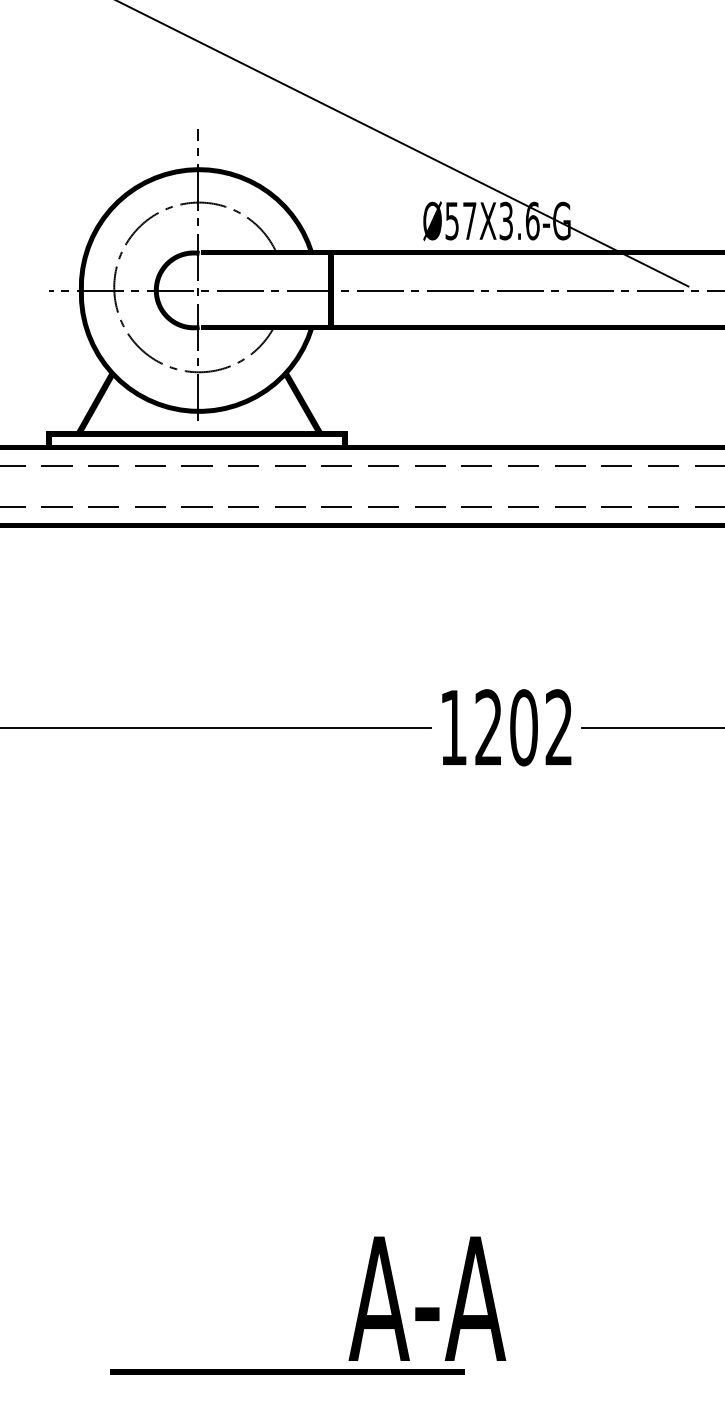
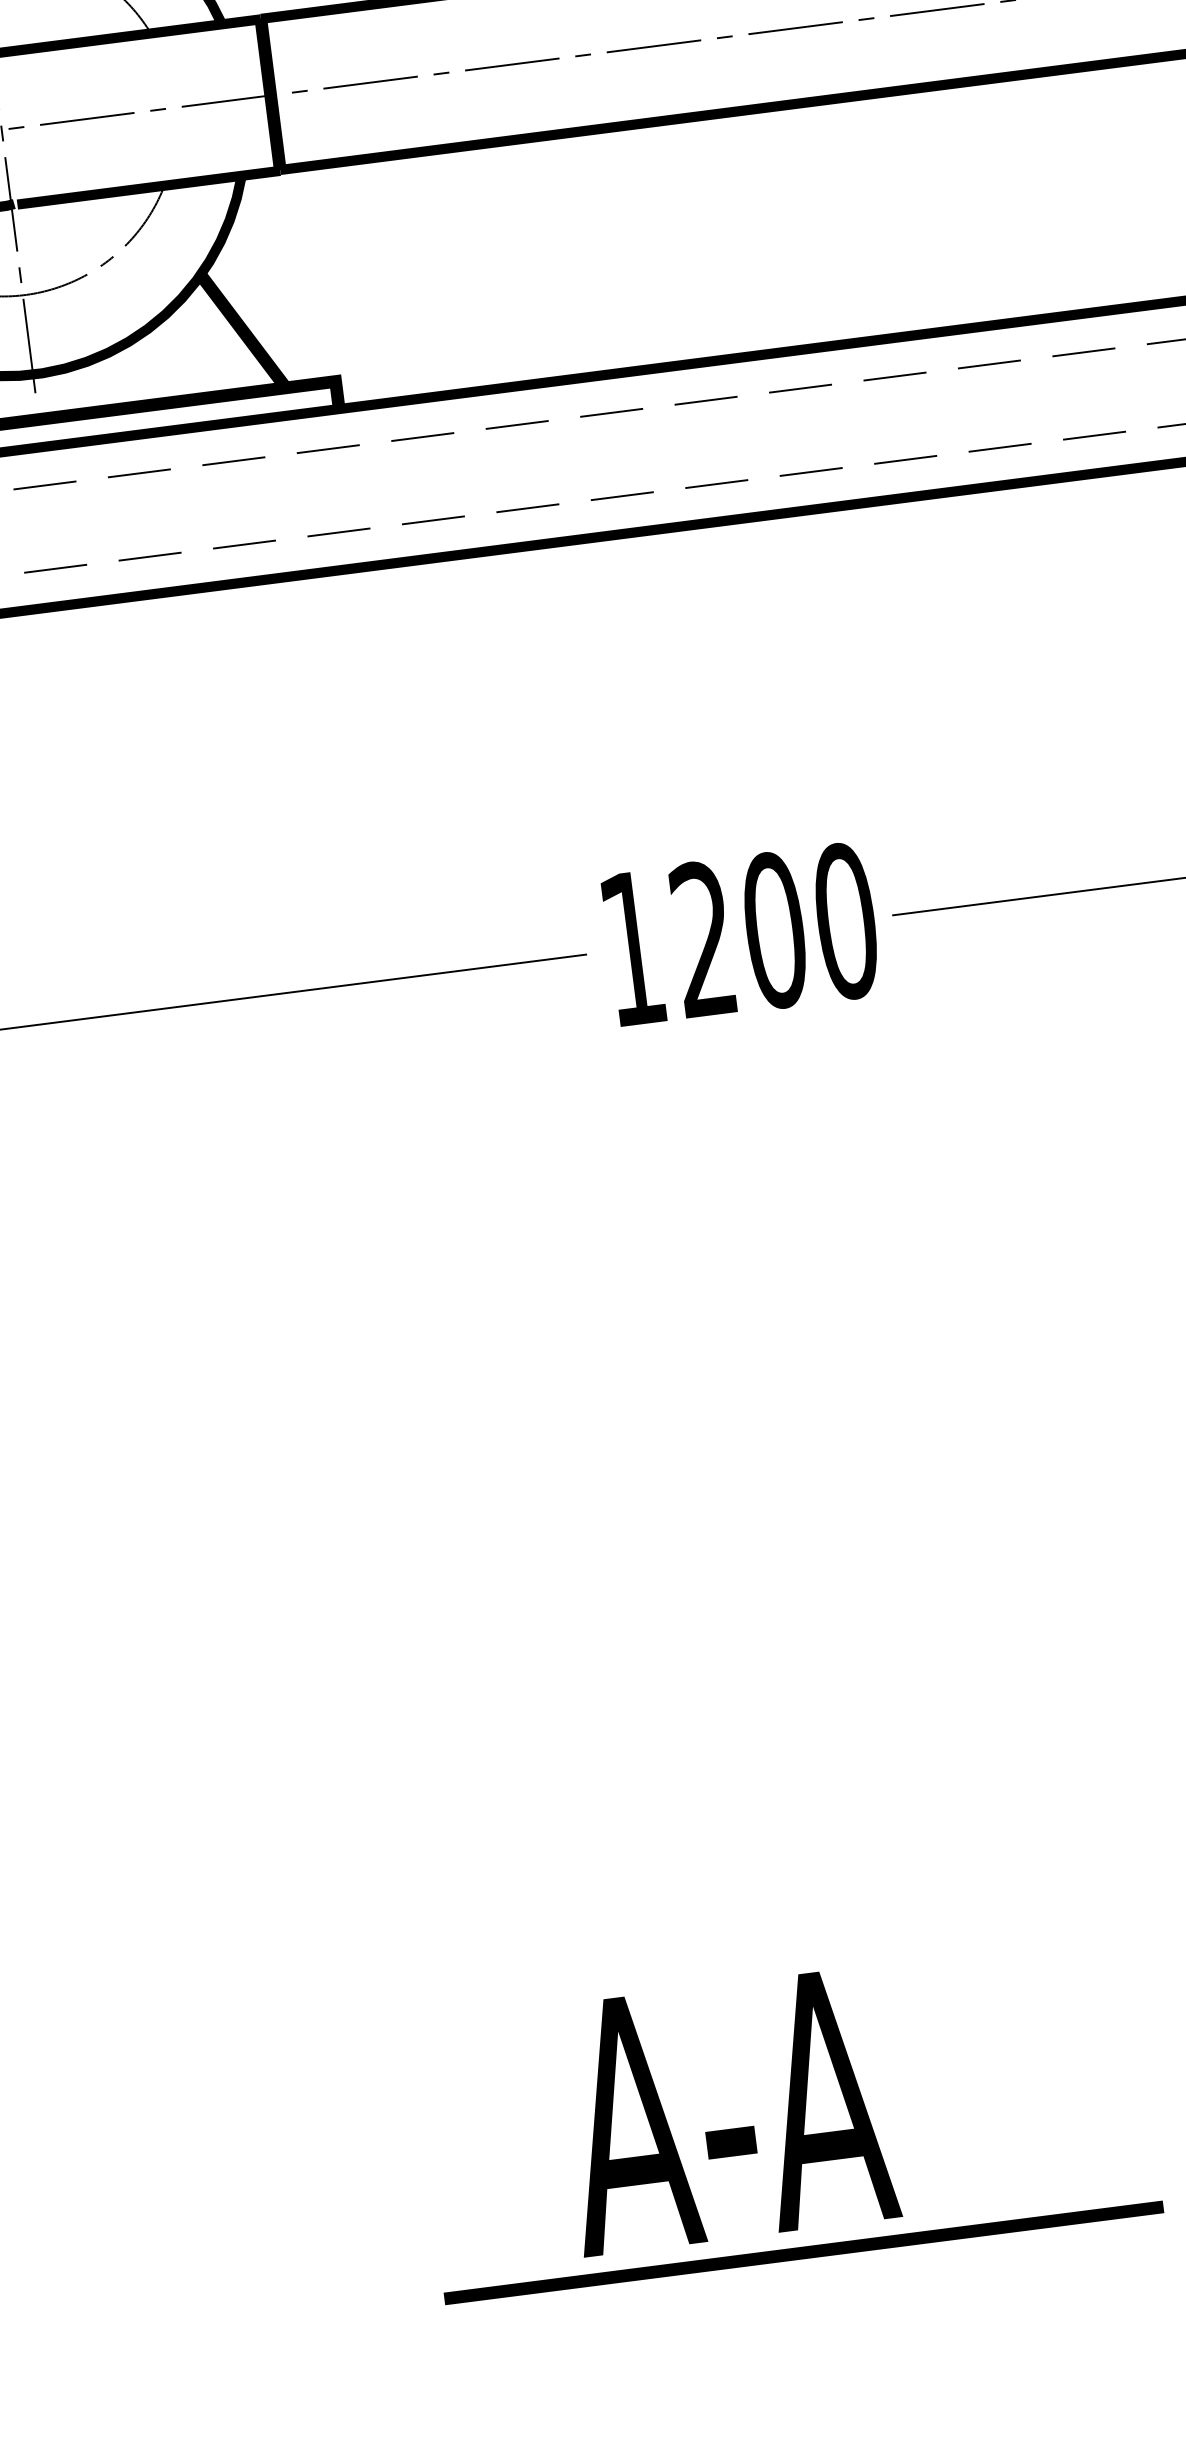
text: (559, 727) -> (846, 920), 1202 -> 1200
line: (287, 1371) -> (803, 2251), moved

